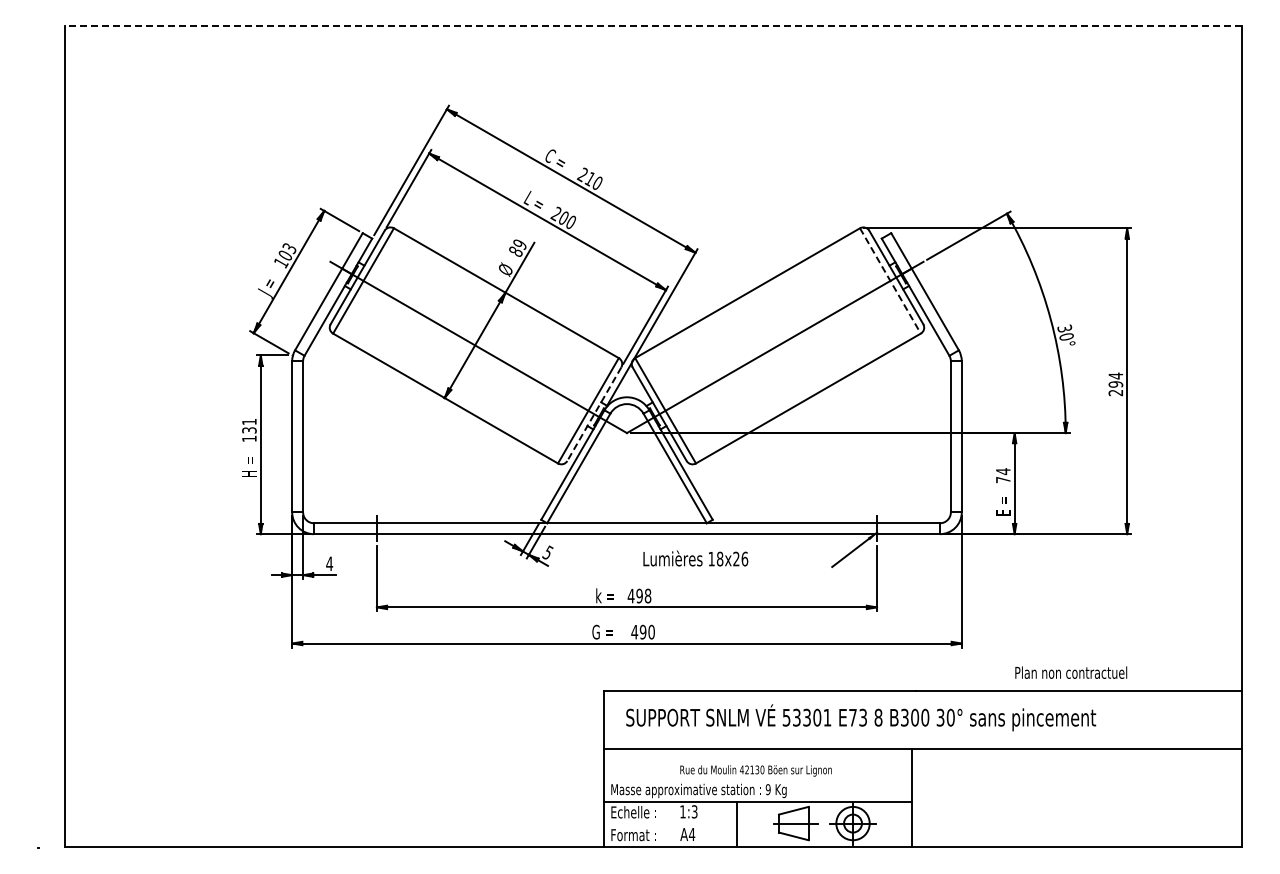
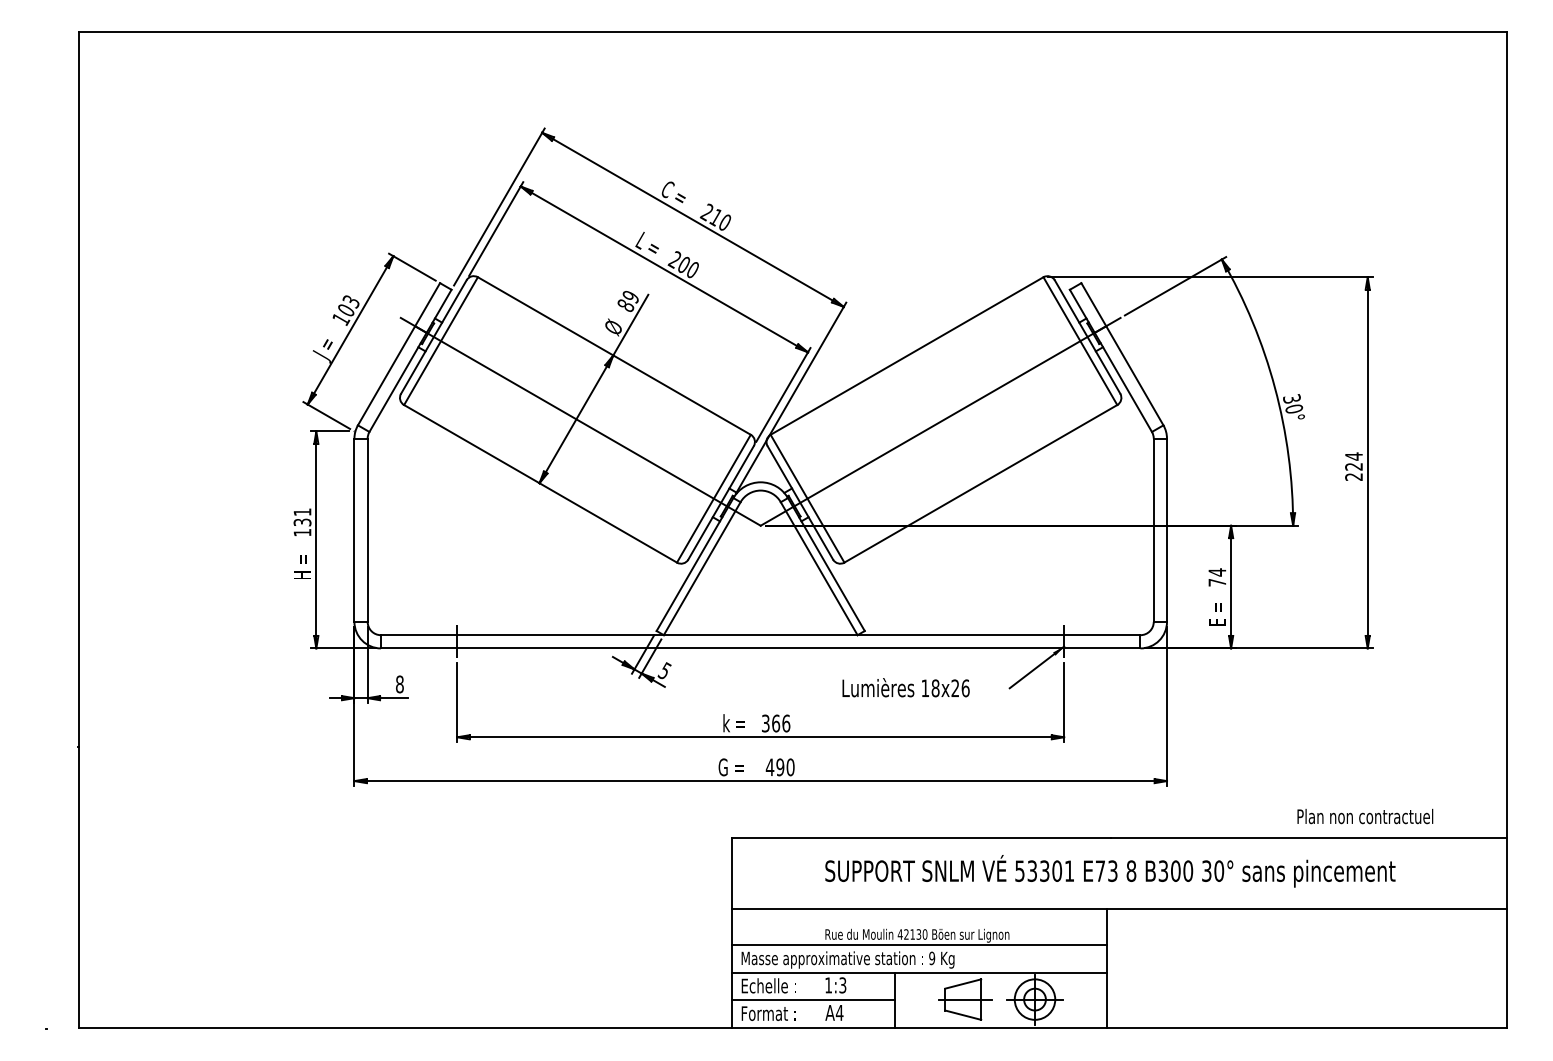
line: (652, 26) -> (791, 32), dashed -> solid
line: (890, 280) -> (1080, 340), dashed -> solid
text: (1115, 384) -> (1353, 466), 294 -> 224
line: (594, 414) -> (721, 503), dashed -> solid
text: (695, 558) -> (905, 687), moved
text: (329, 563) -> (399, 684), 4 -> 8
text: (639, 595) -> (775, 722), 498 -> 366
text: (1071, 672) -> (1365, 816), moved
text: (861, 717) -> (1110, 870), moved
line: (757, 778) -> (919, 944), added
line: (670, 824) -> (813, 1000), added

